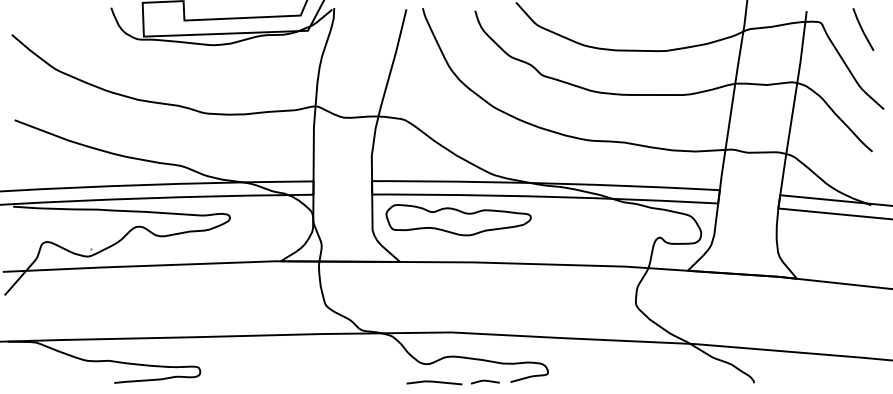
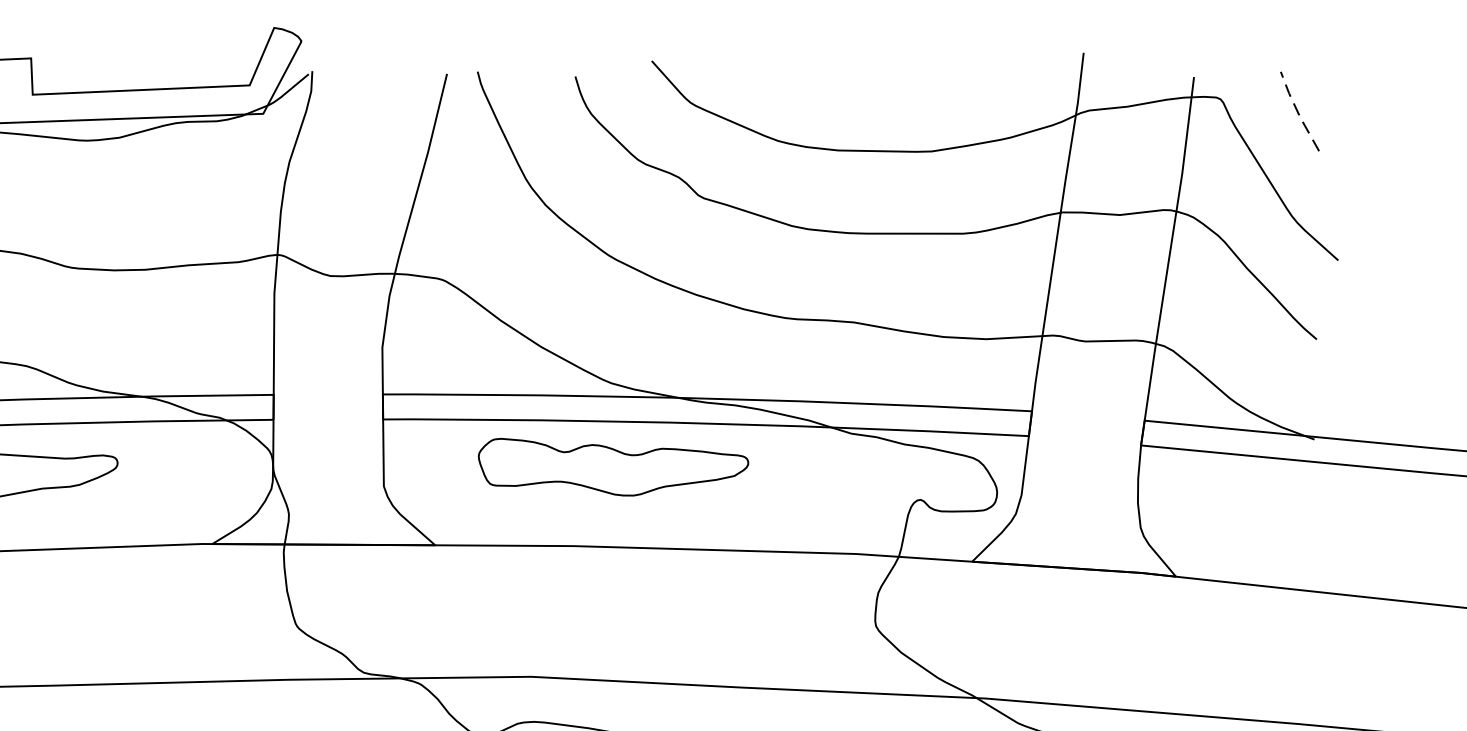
line: (862, 29) -> (1298, 111), solid -> dashed
part: (458, 220) -> (613, 467), moved

